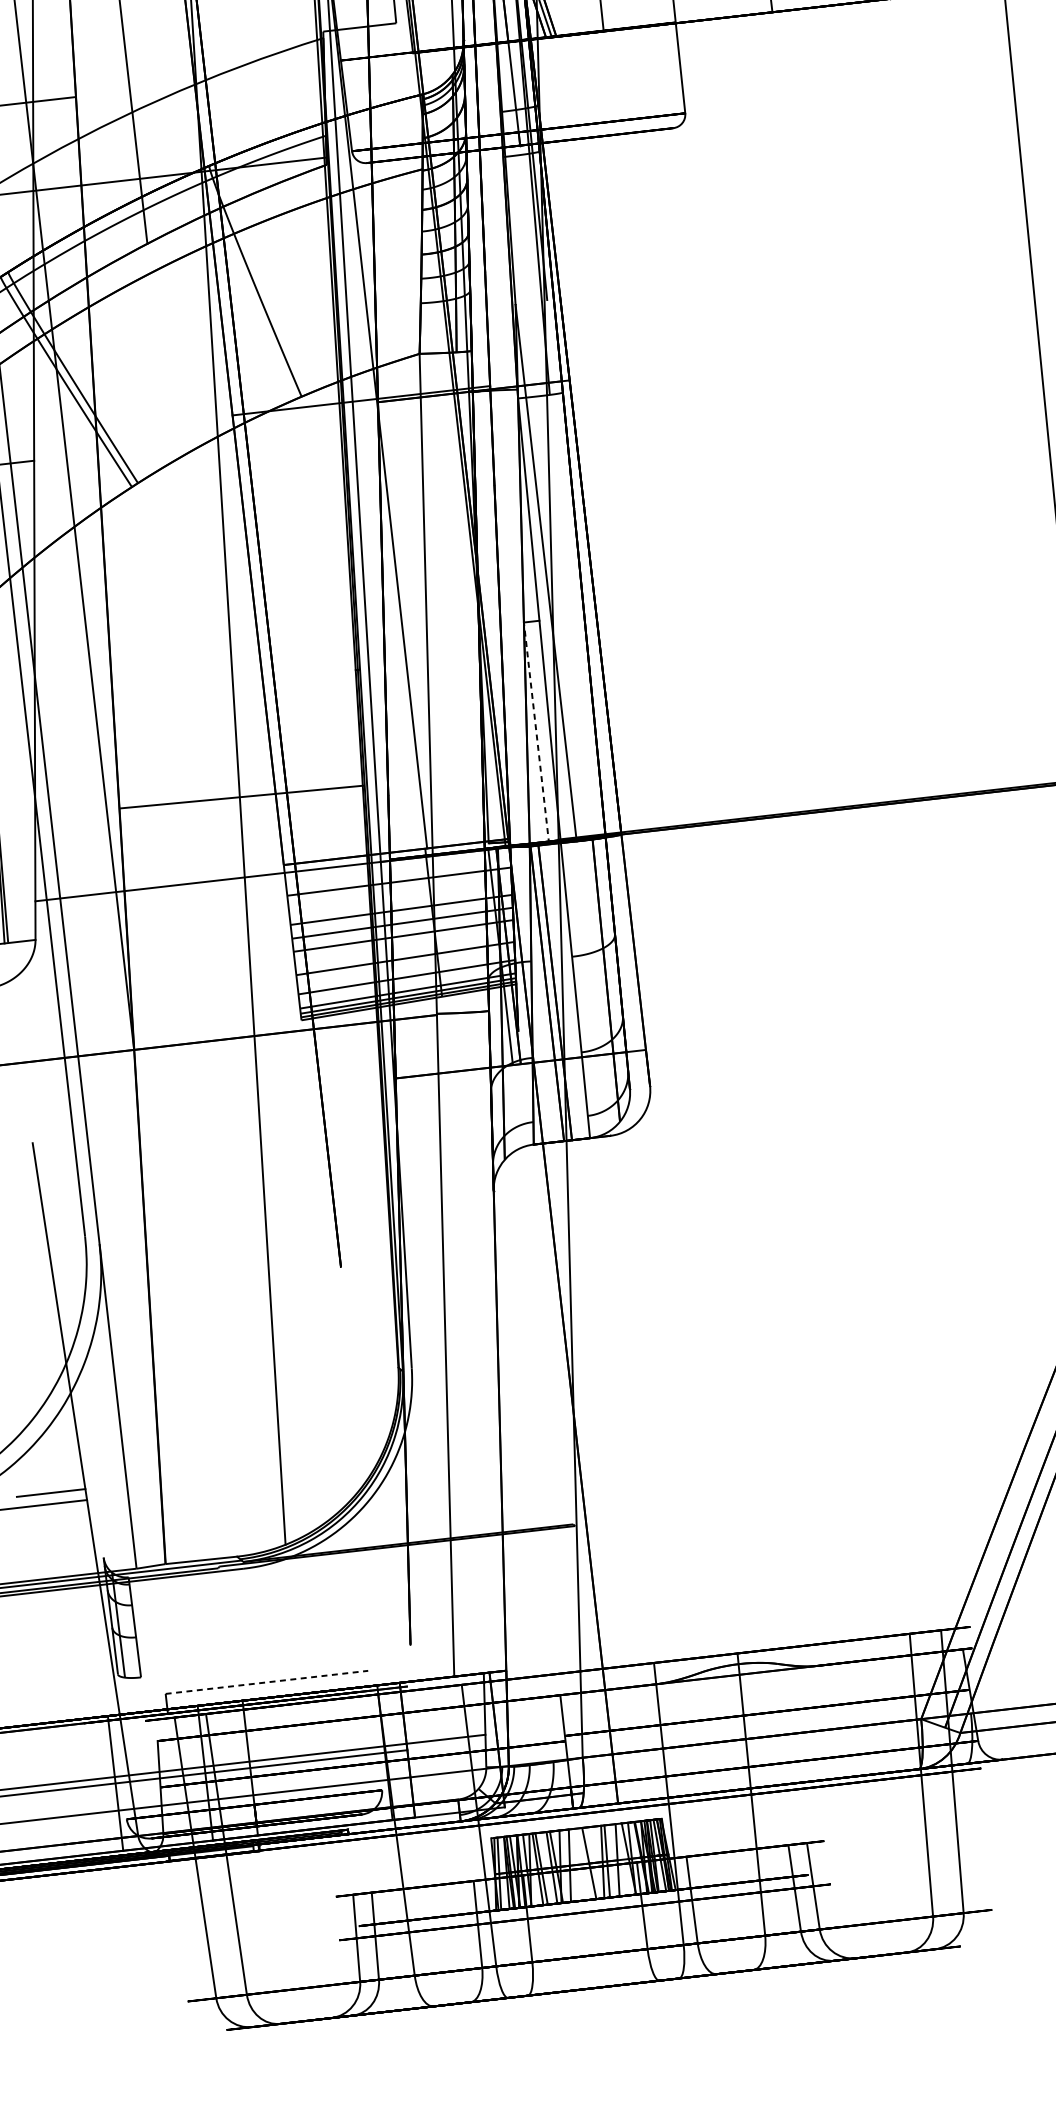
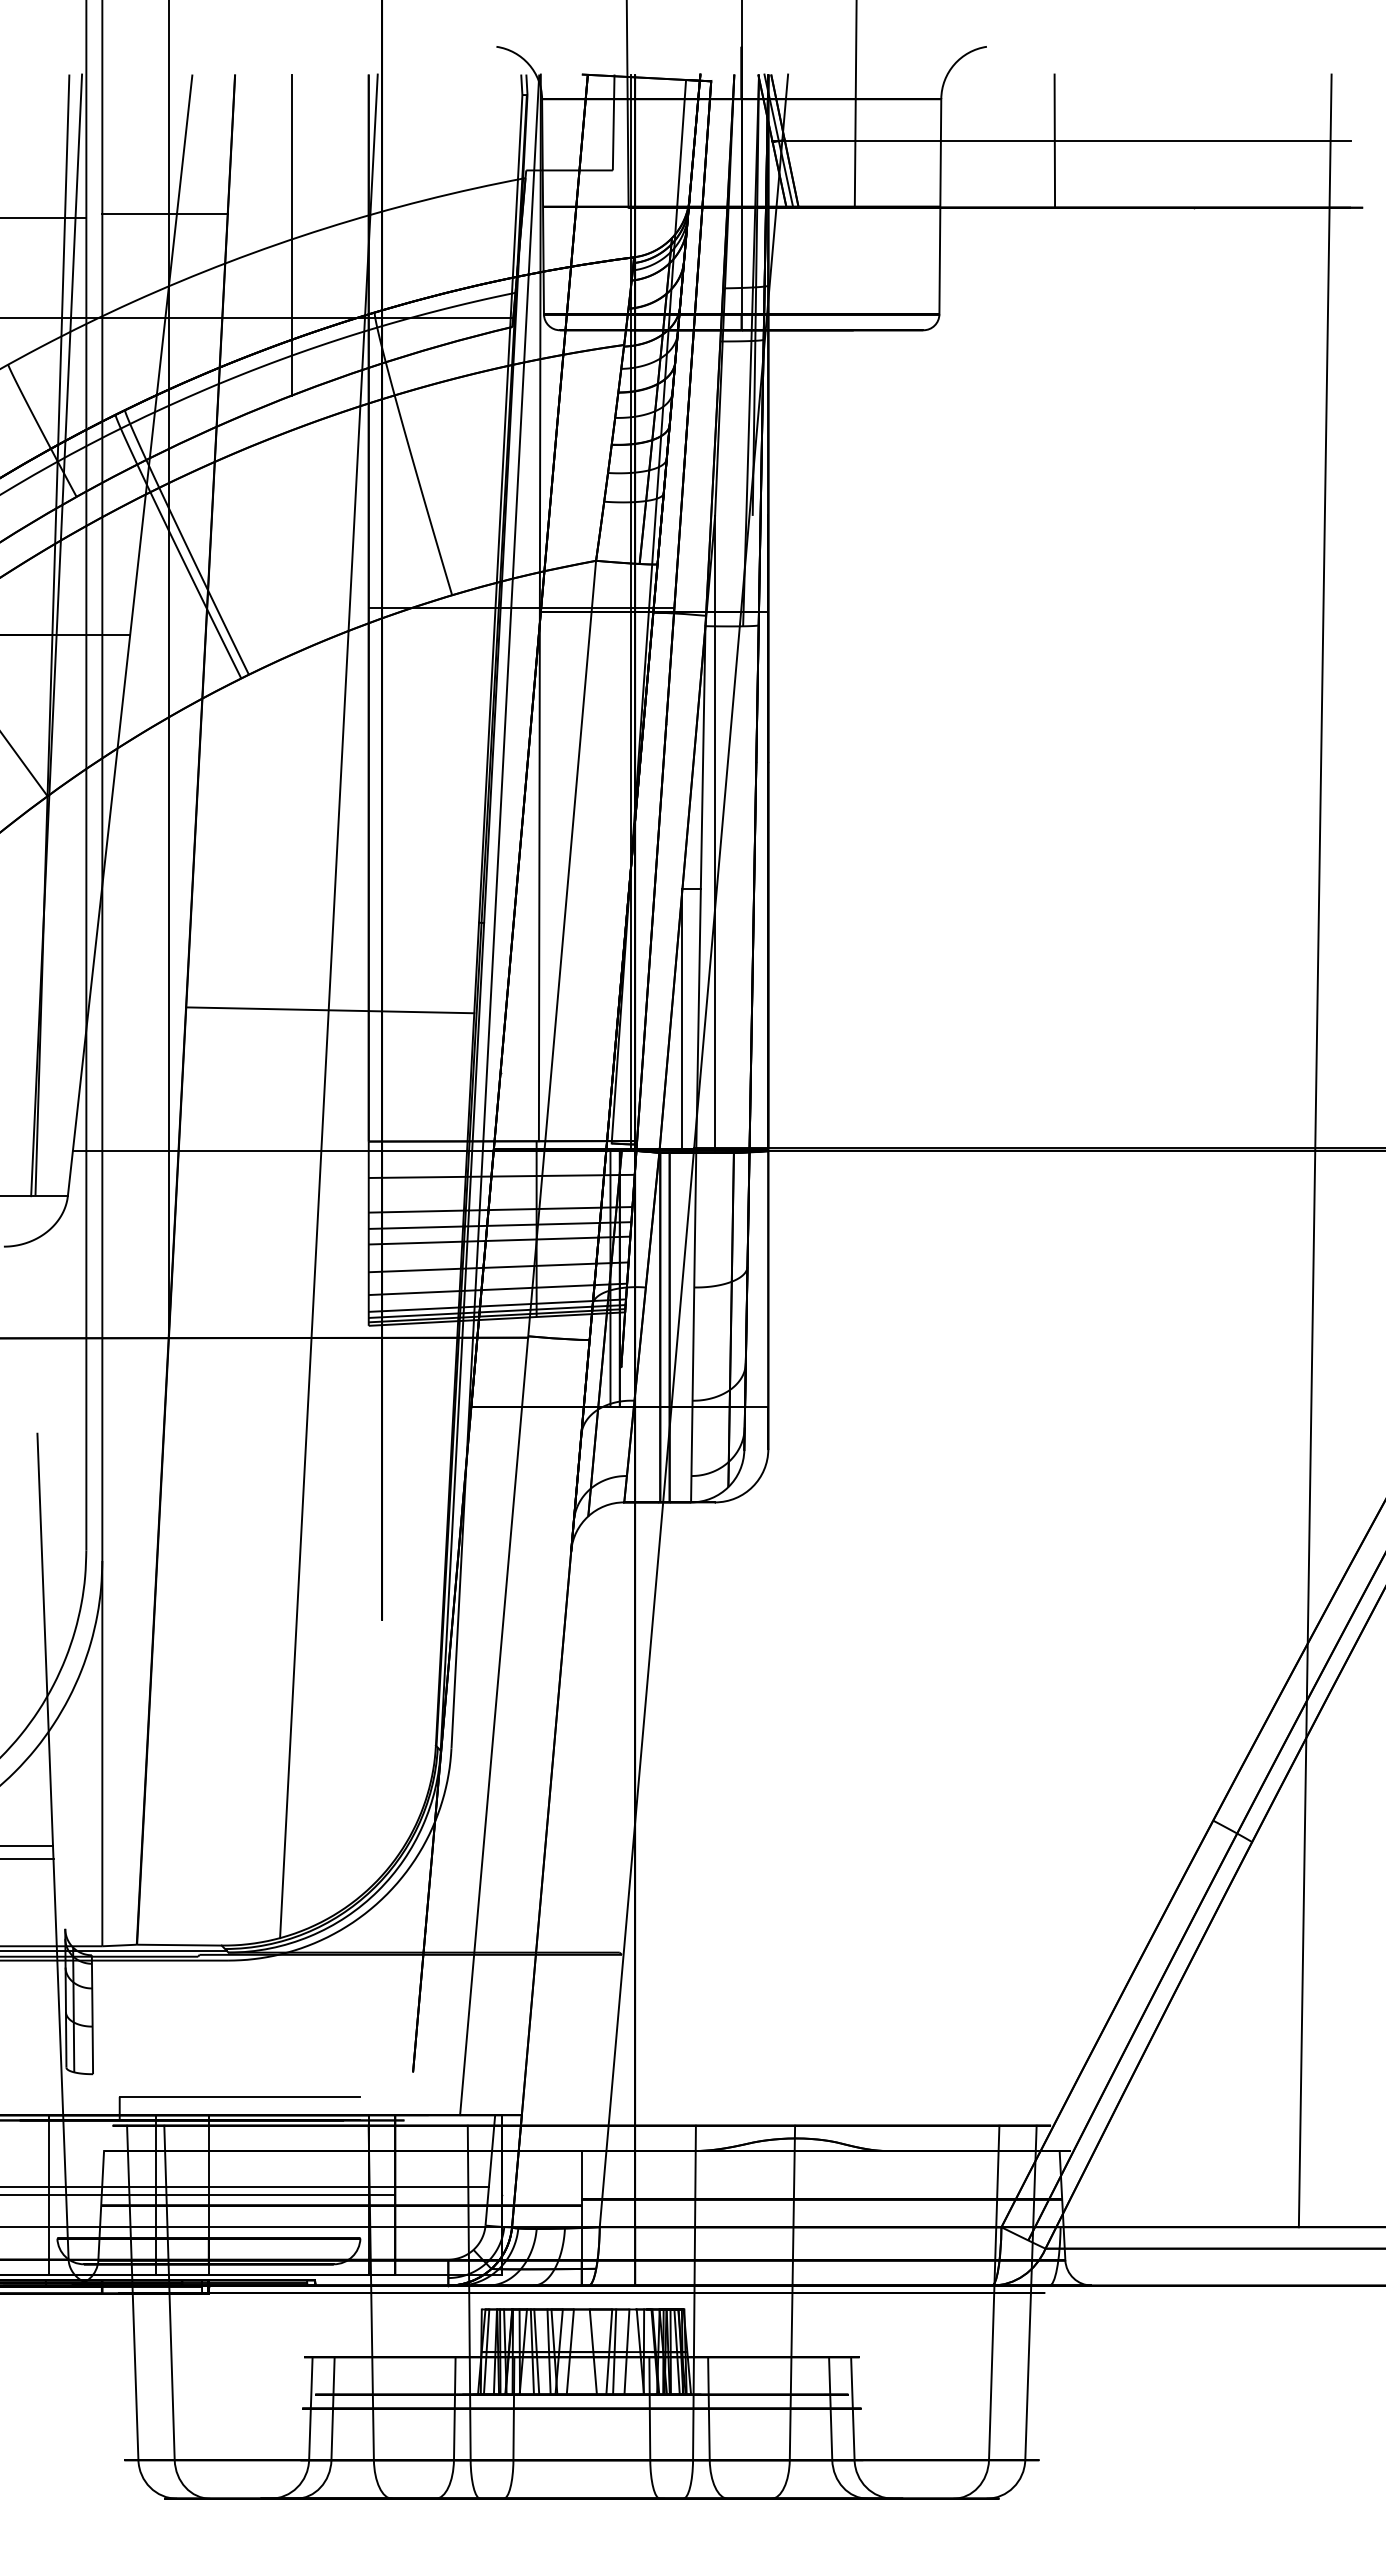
line: (536, 733) -> (682, 1021), dashed -> solid
line: (242, 797) -> (330, 1010), moved
line: (267, 1682) -> (240, 2096), dashed -> solid

